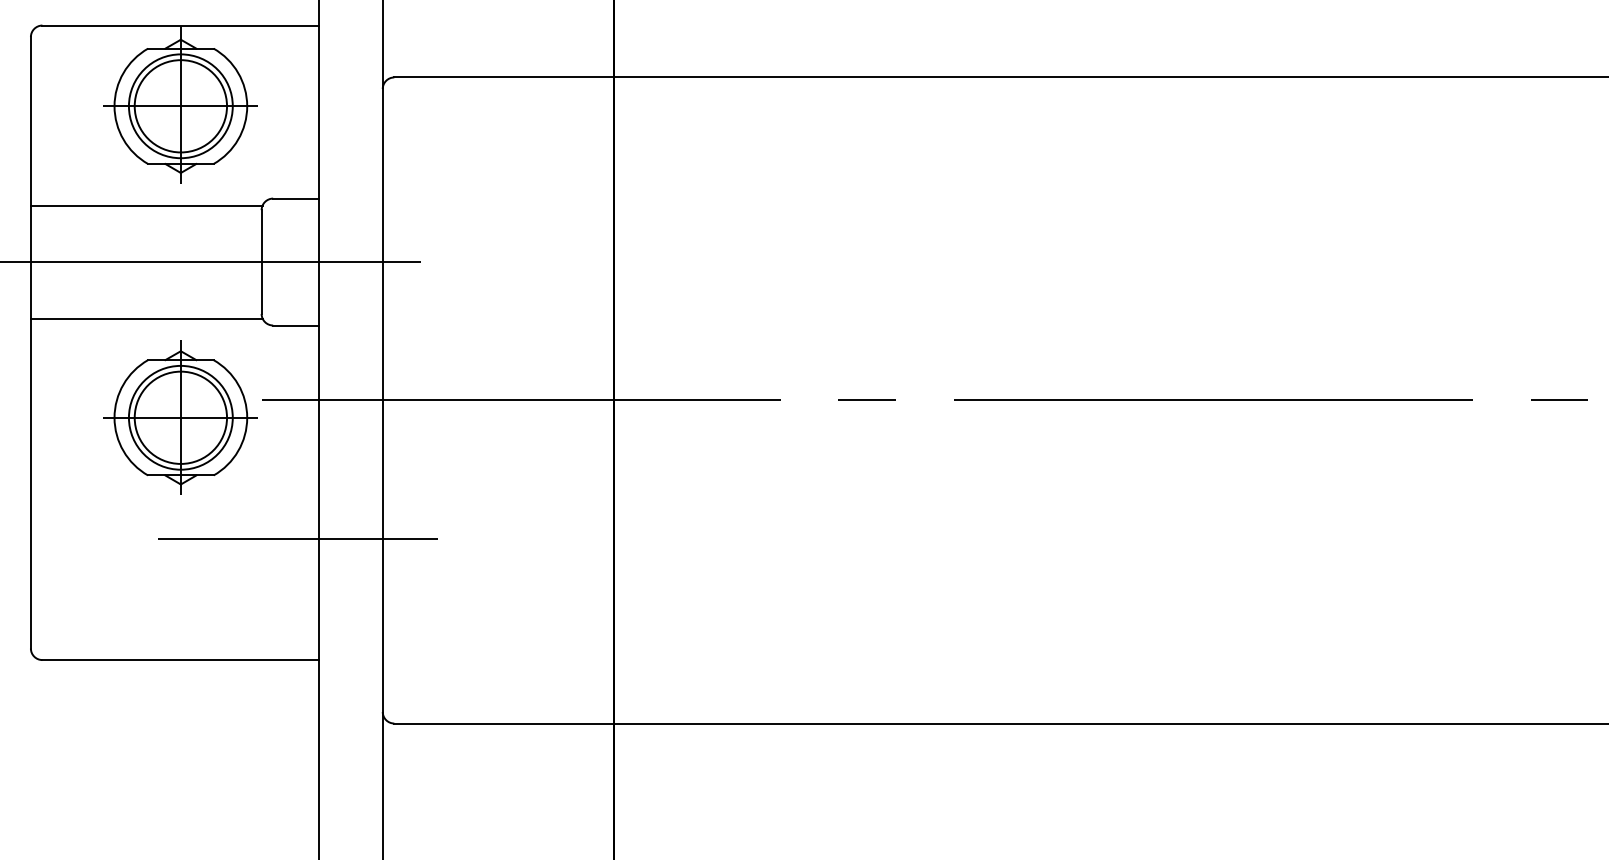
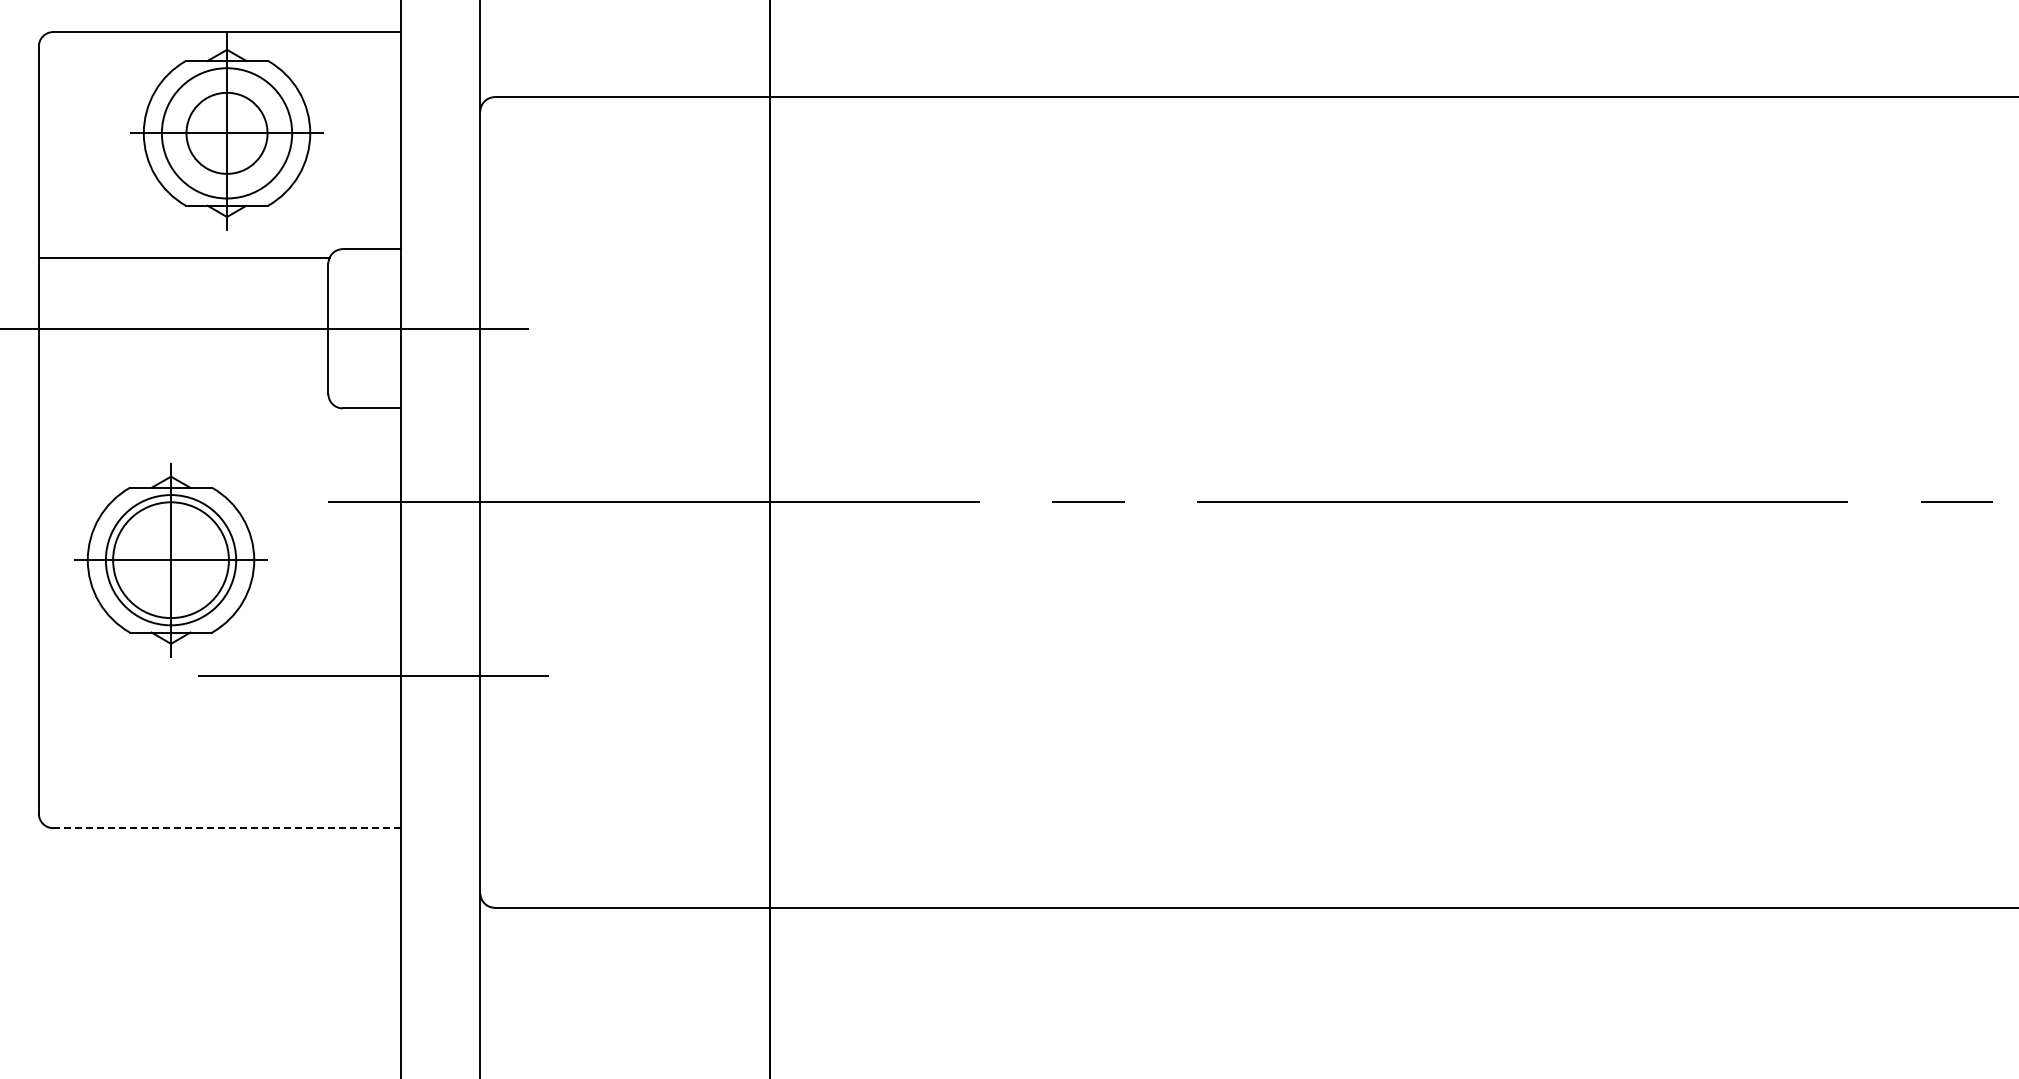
circle: (180, 106) -> (226, 133), size x0.7
line: (146, 318) -> (183, 399), removed
part: (180, 418) -> (170, 560), moved
line: (181, 660) -> (227, 828), solid -> dashed

